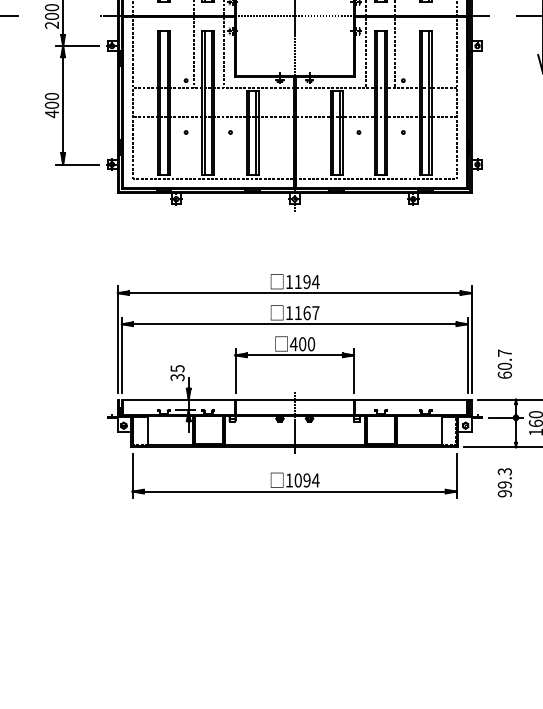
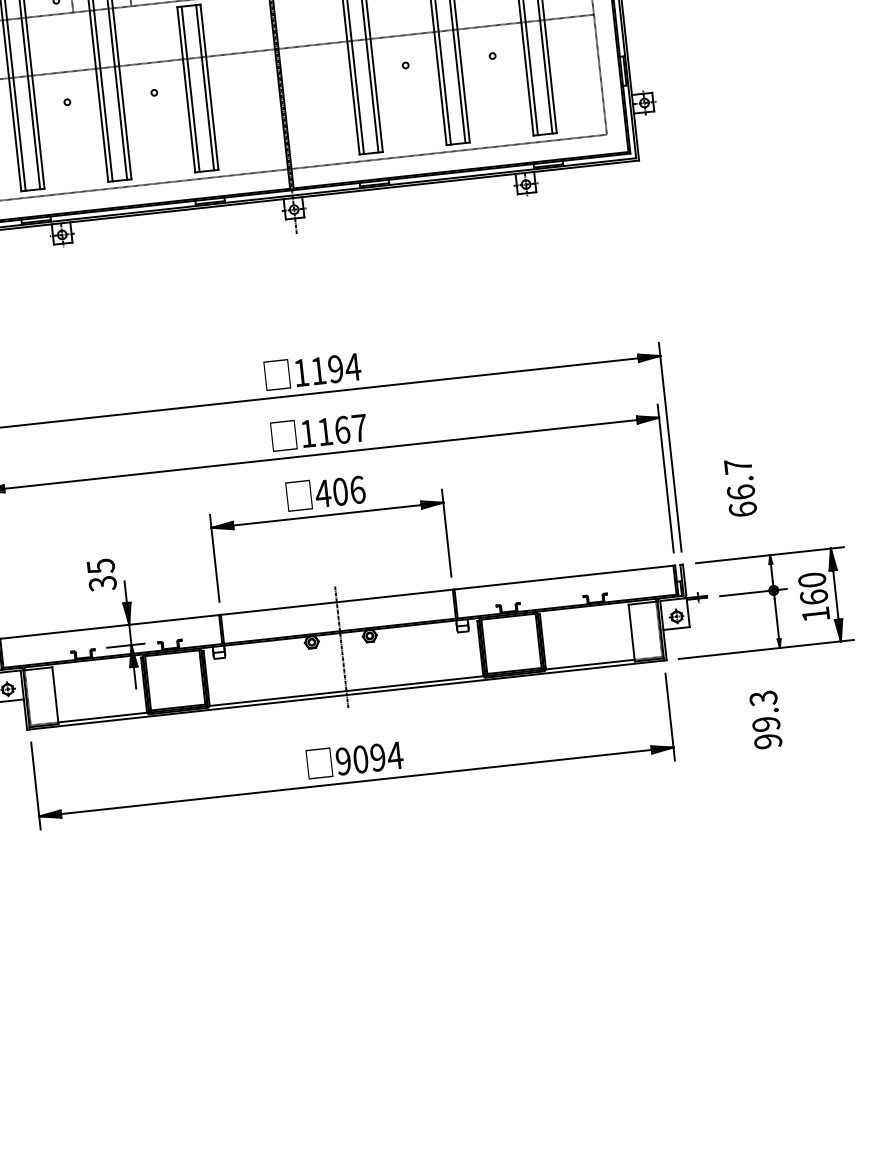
text: (311, 344) -> (357, 490), 400 -> 406
text: (504, 365) -> (740, 490), 60.7 -> 66.7
text: (288, 480) -> (341, 761), 1094 -> 9094

